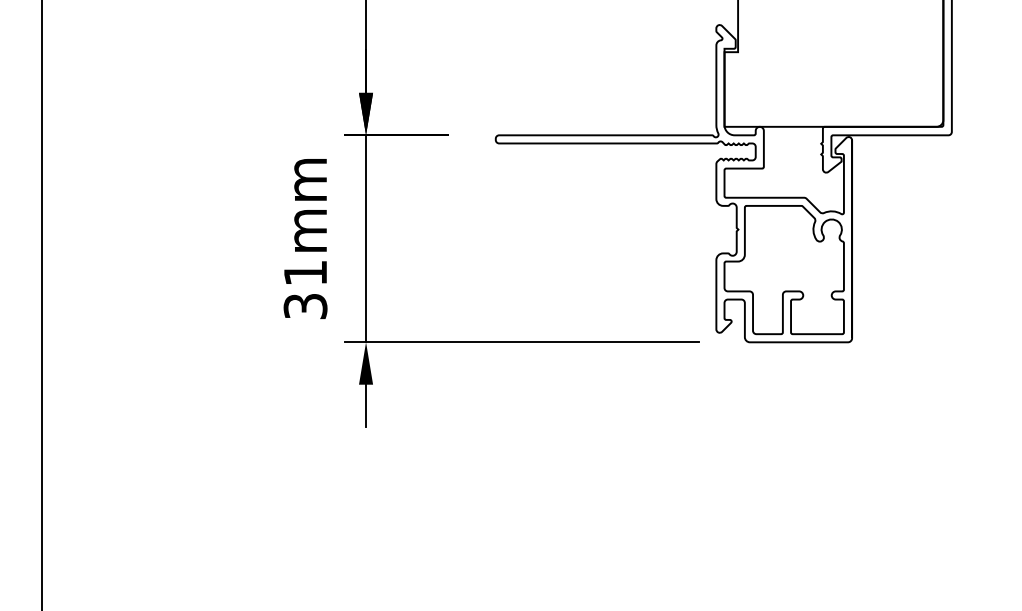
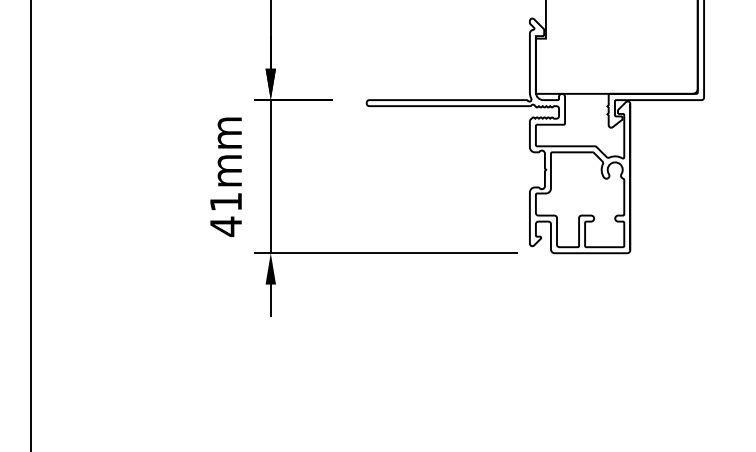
text: (305, 306) -> (226, 226), 31mm -> 41mm

